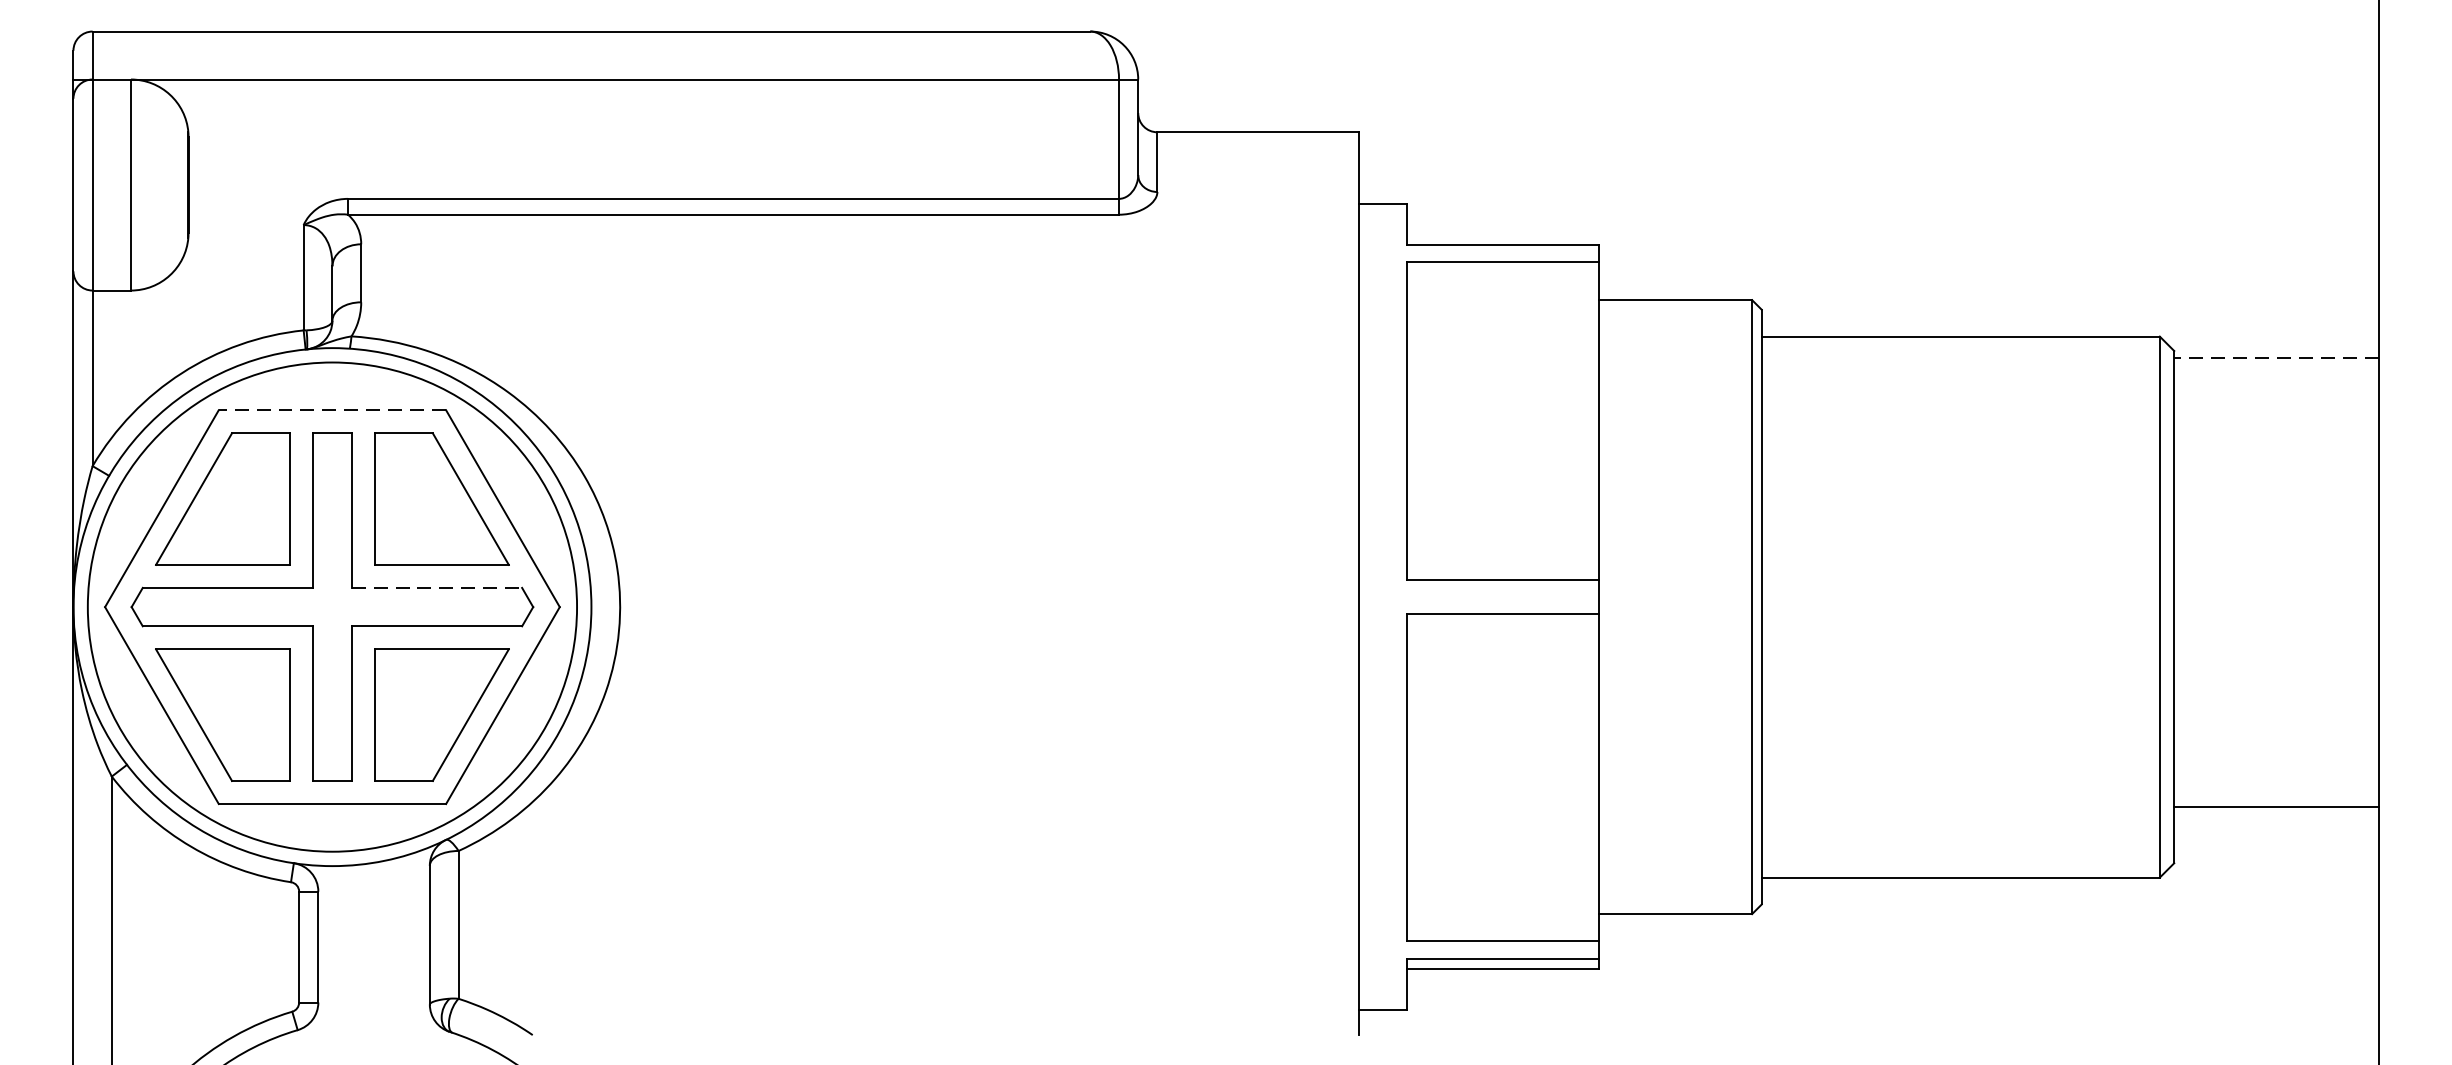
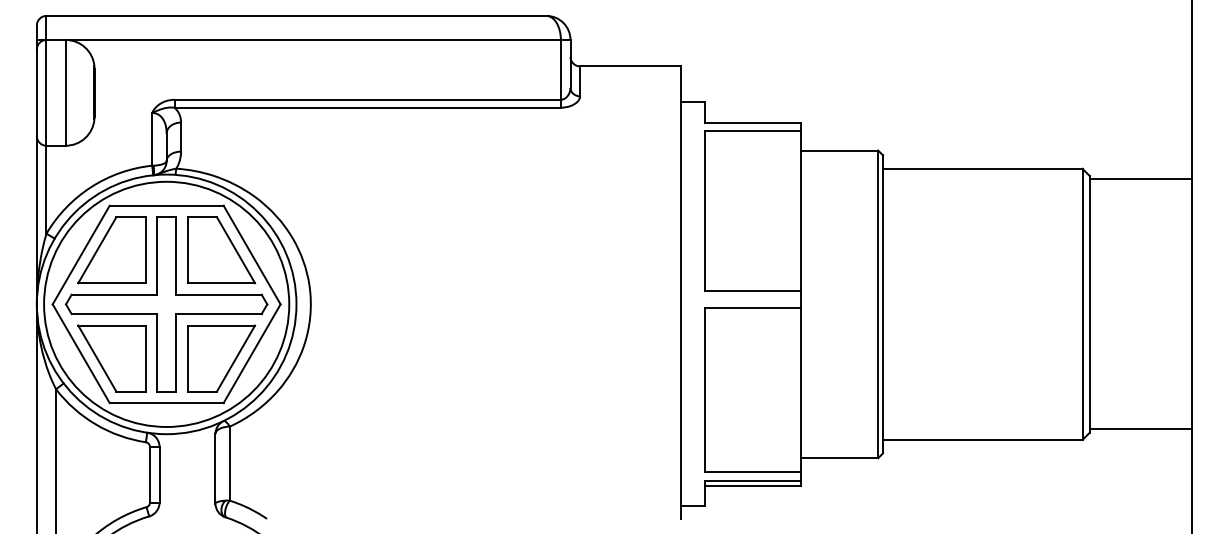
line: (2275, 357) -> (1140, 179), dashed -> solid
line: (332, 409) -> (166, 205), dashed -> solid
line: (437, 587) -> (219, 294), dashed -> solid
line: (2275, 806) -> (1140, 429), moved

